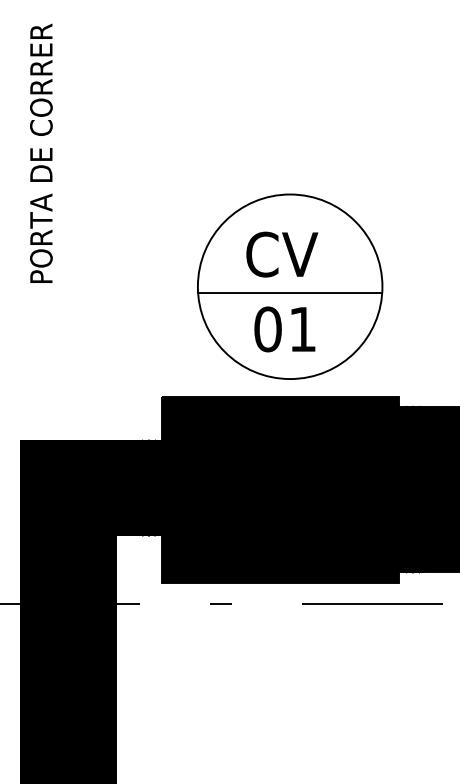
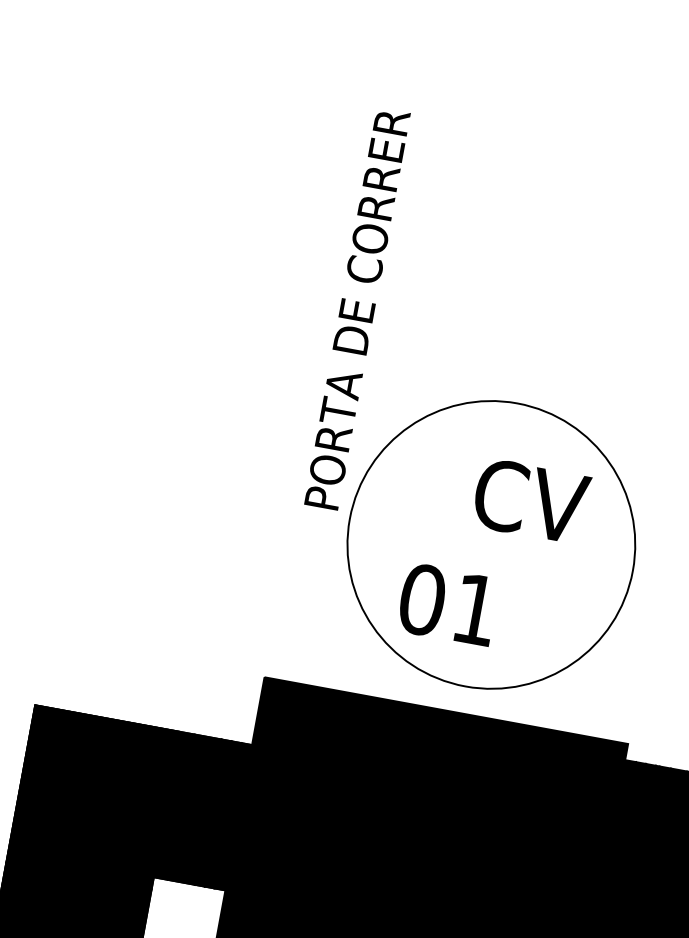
text: (41, 152) -> (357, 307), moved
text: (282, 254) -> (531, 501), moved
line: (290, 292) -> (490, 553), removed
text: (284, 329) -> (447, 604), moved

